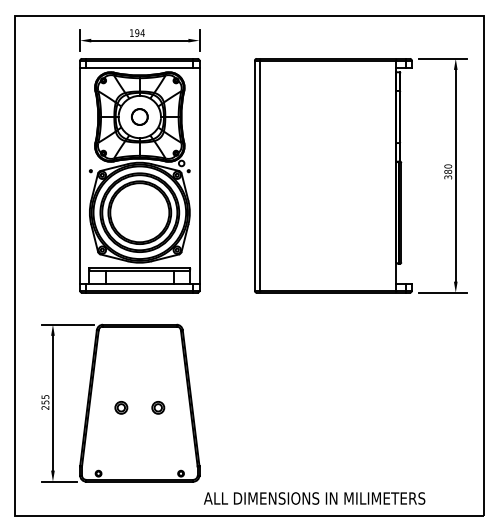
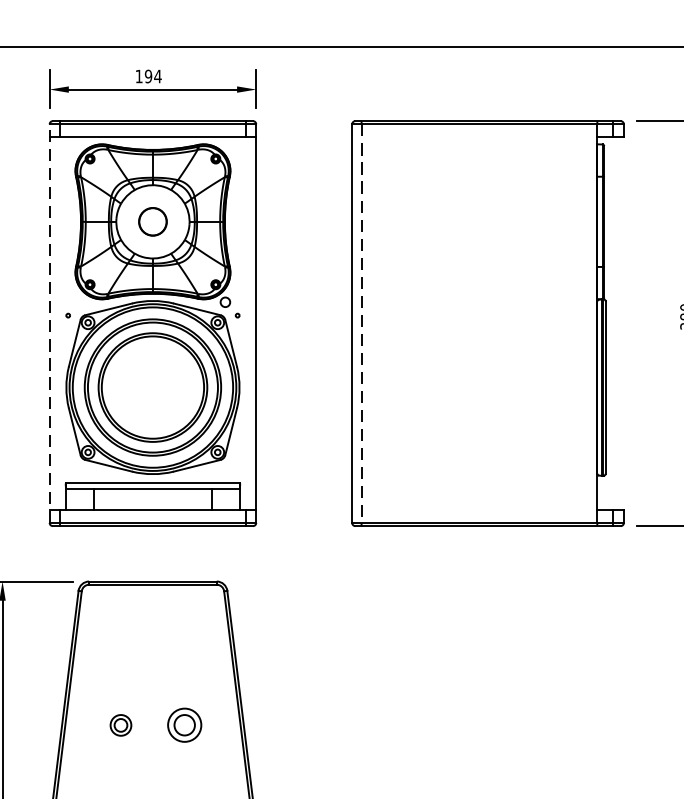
line: (80, 175) -> (50, 323), solid -> dashed
line: (260, 176) -> (361, 324), solid -> dashed
part: (158, 407) -> (185, 724), size x1.6

